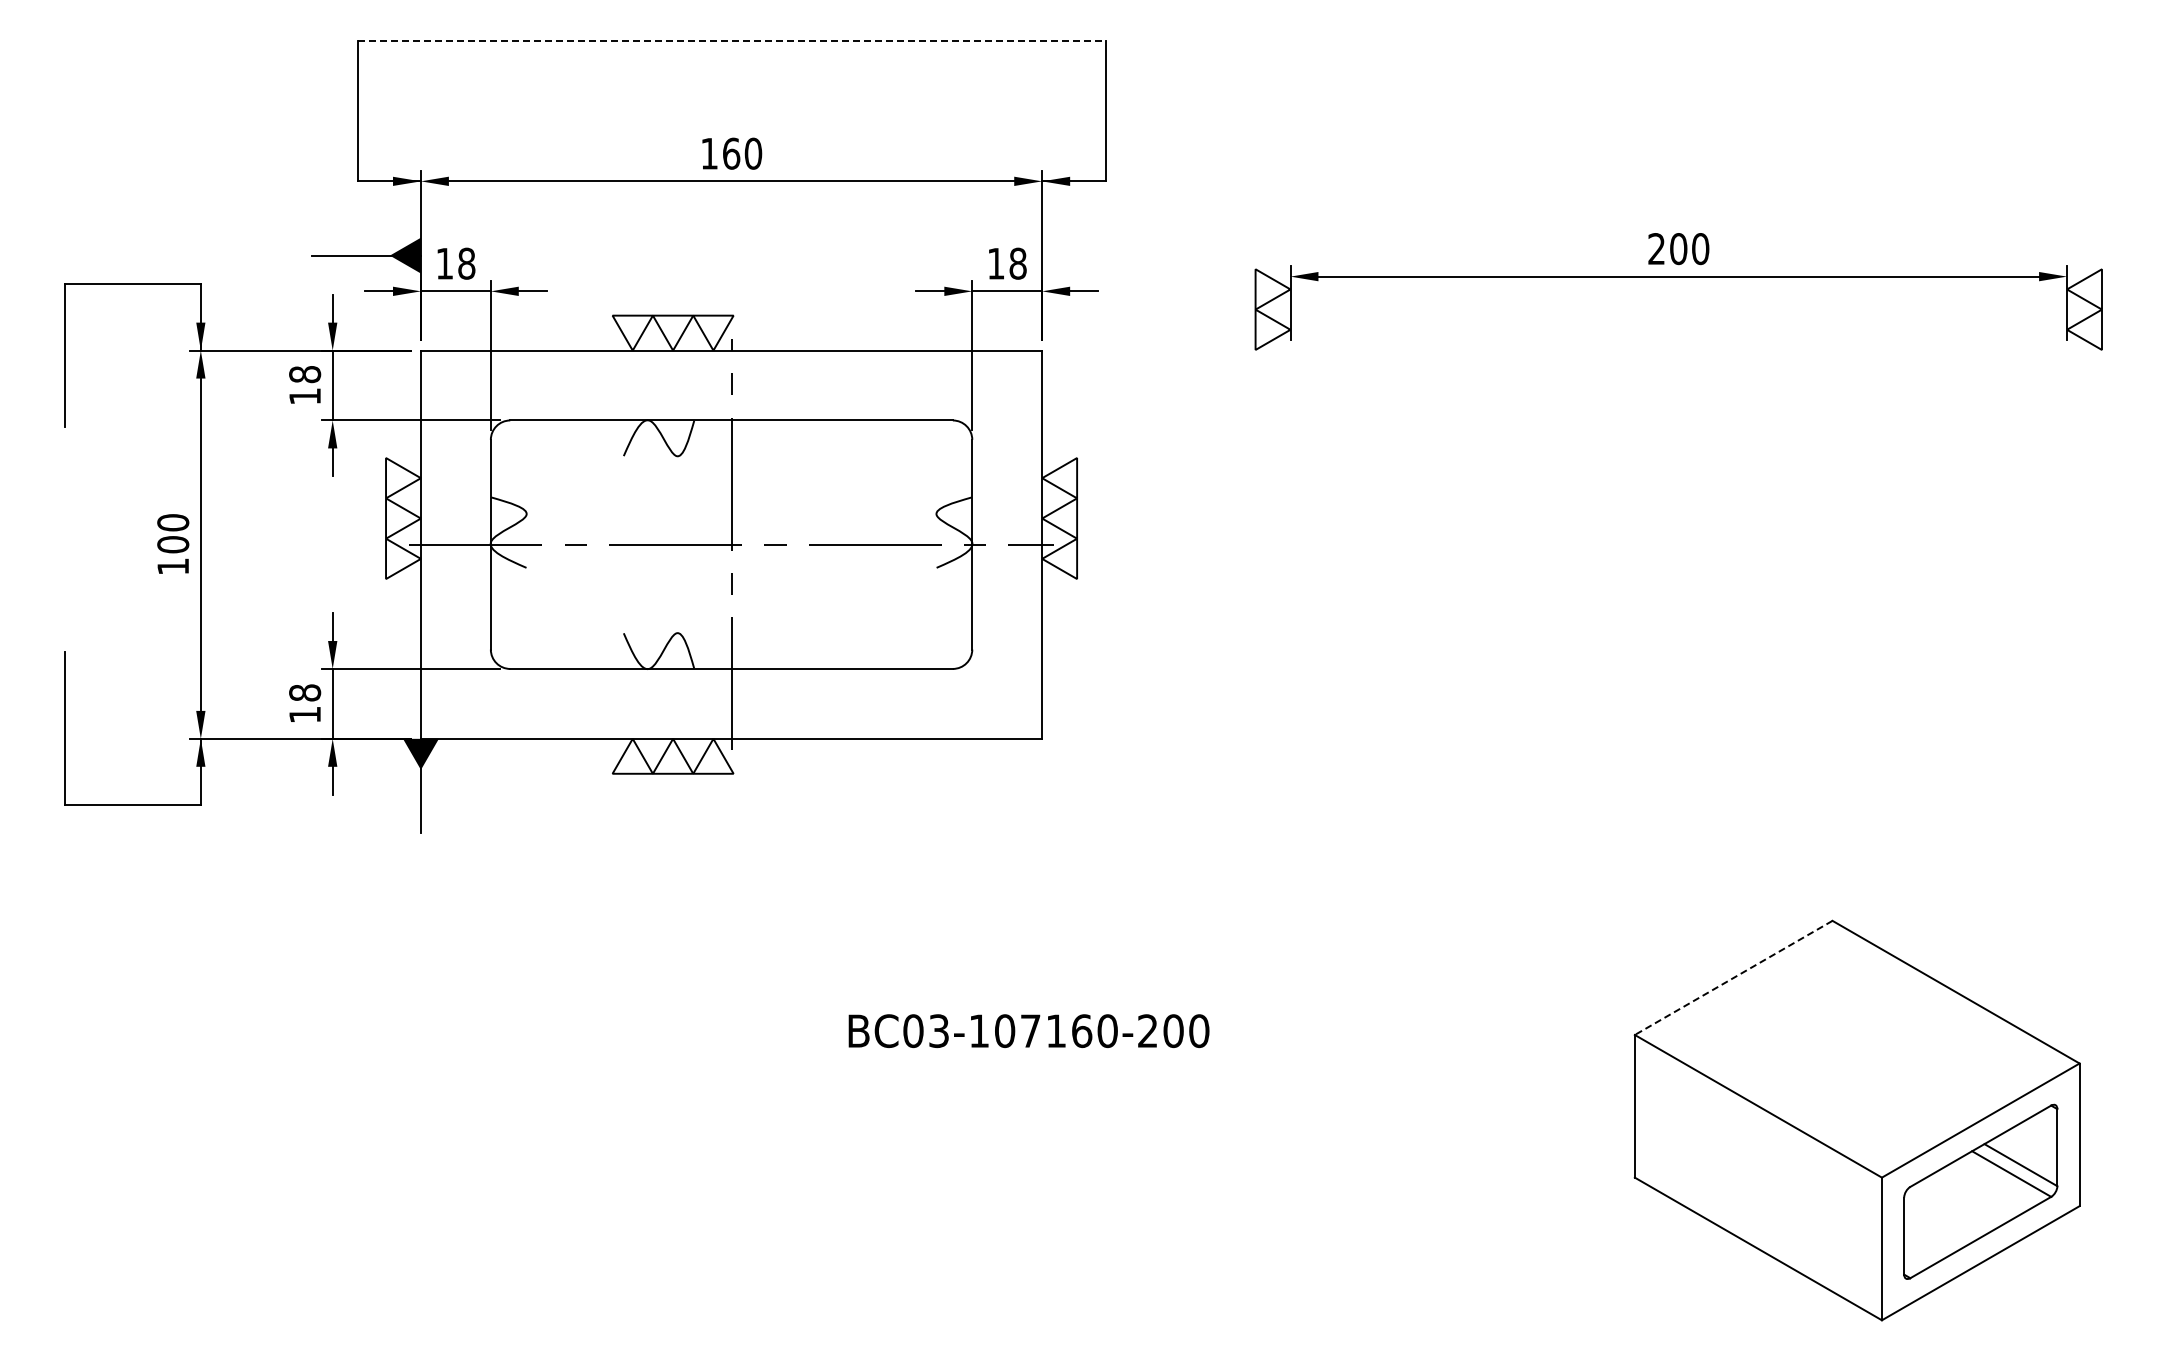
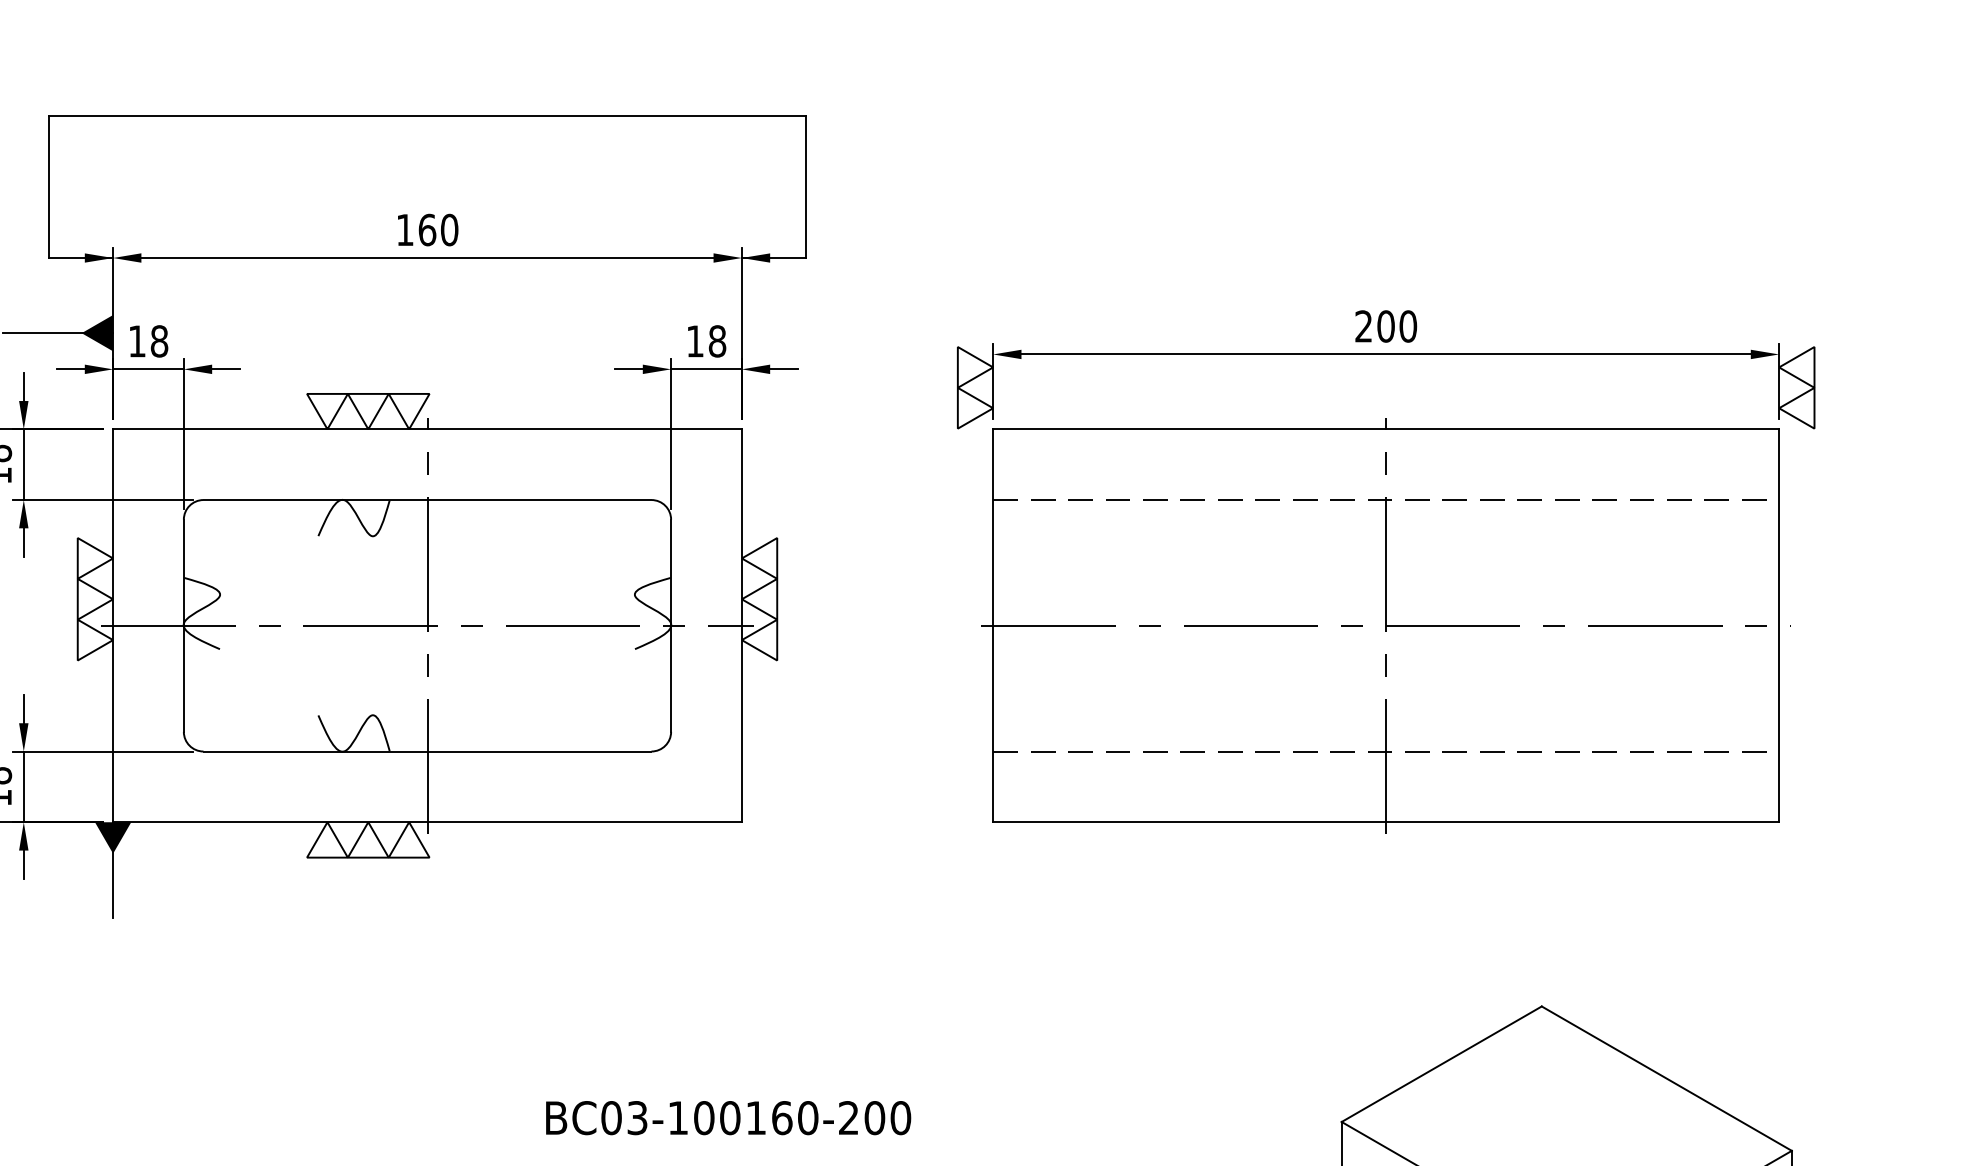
line: (731, 40) -> (427, 115), dashed -> solid
part: (1678, 544) -> (1385, 625), added
line: (1733, 978) -> (1441, 1064), dashed -> solid
text: (1030, 1031) -> (730, 1118), BC03-107160-200 -> BC03-100160-200

